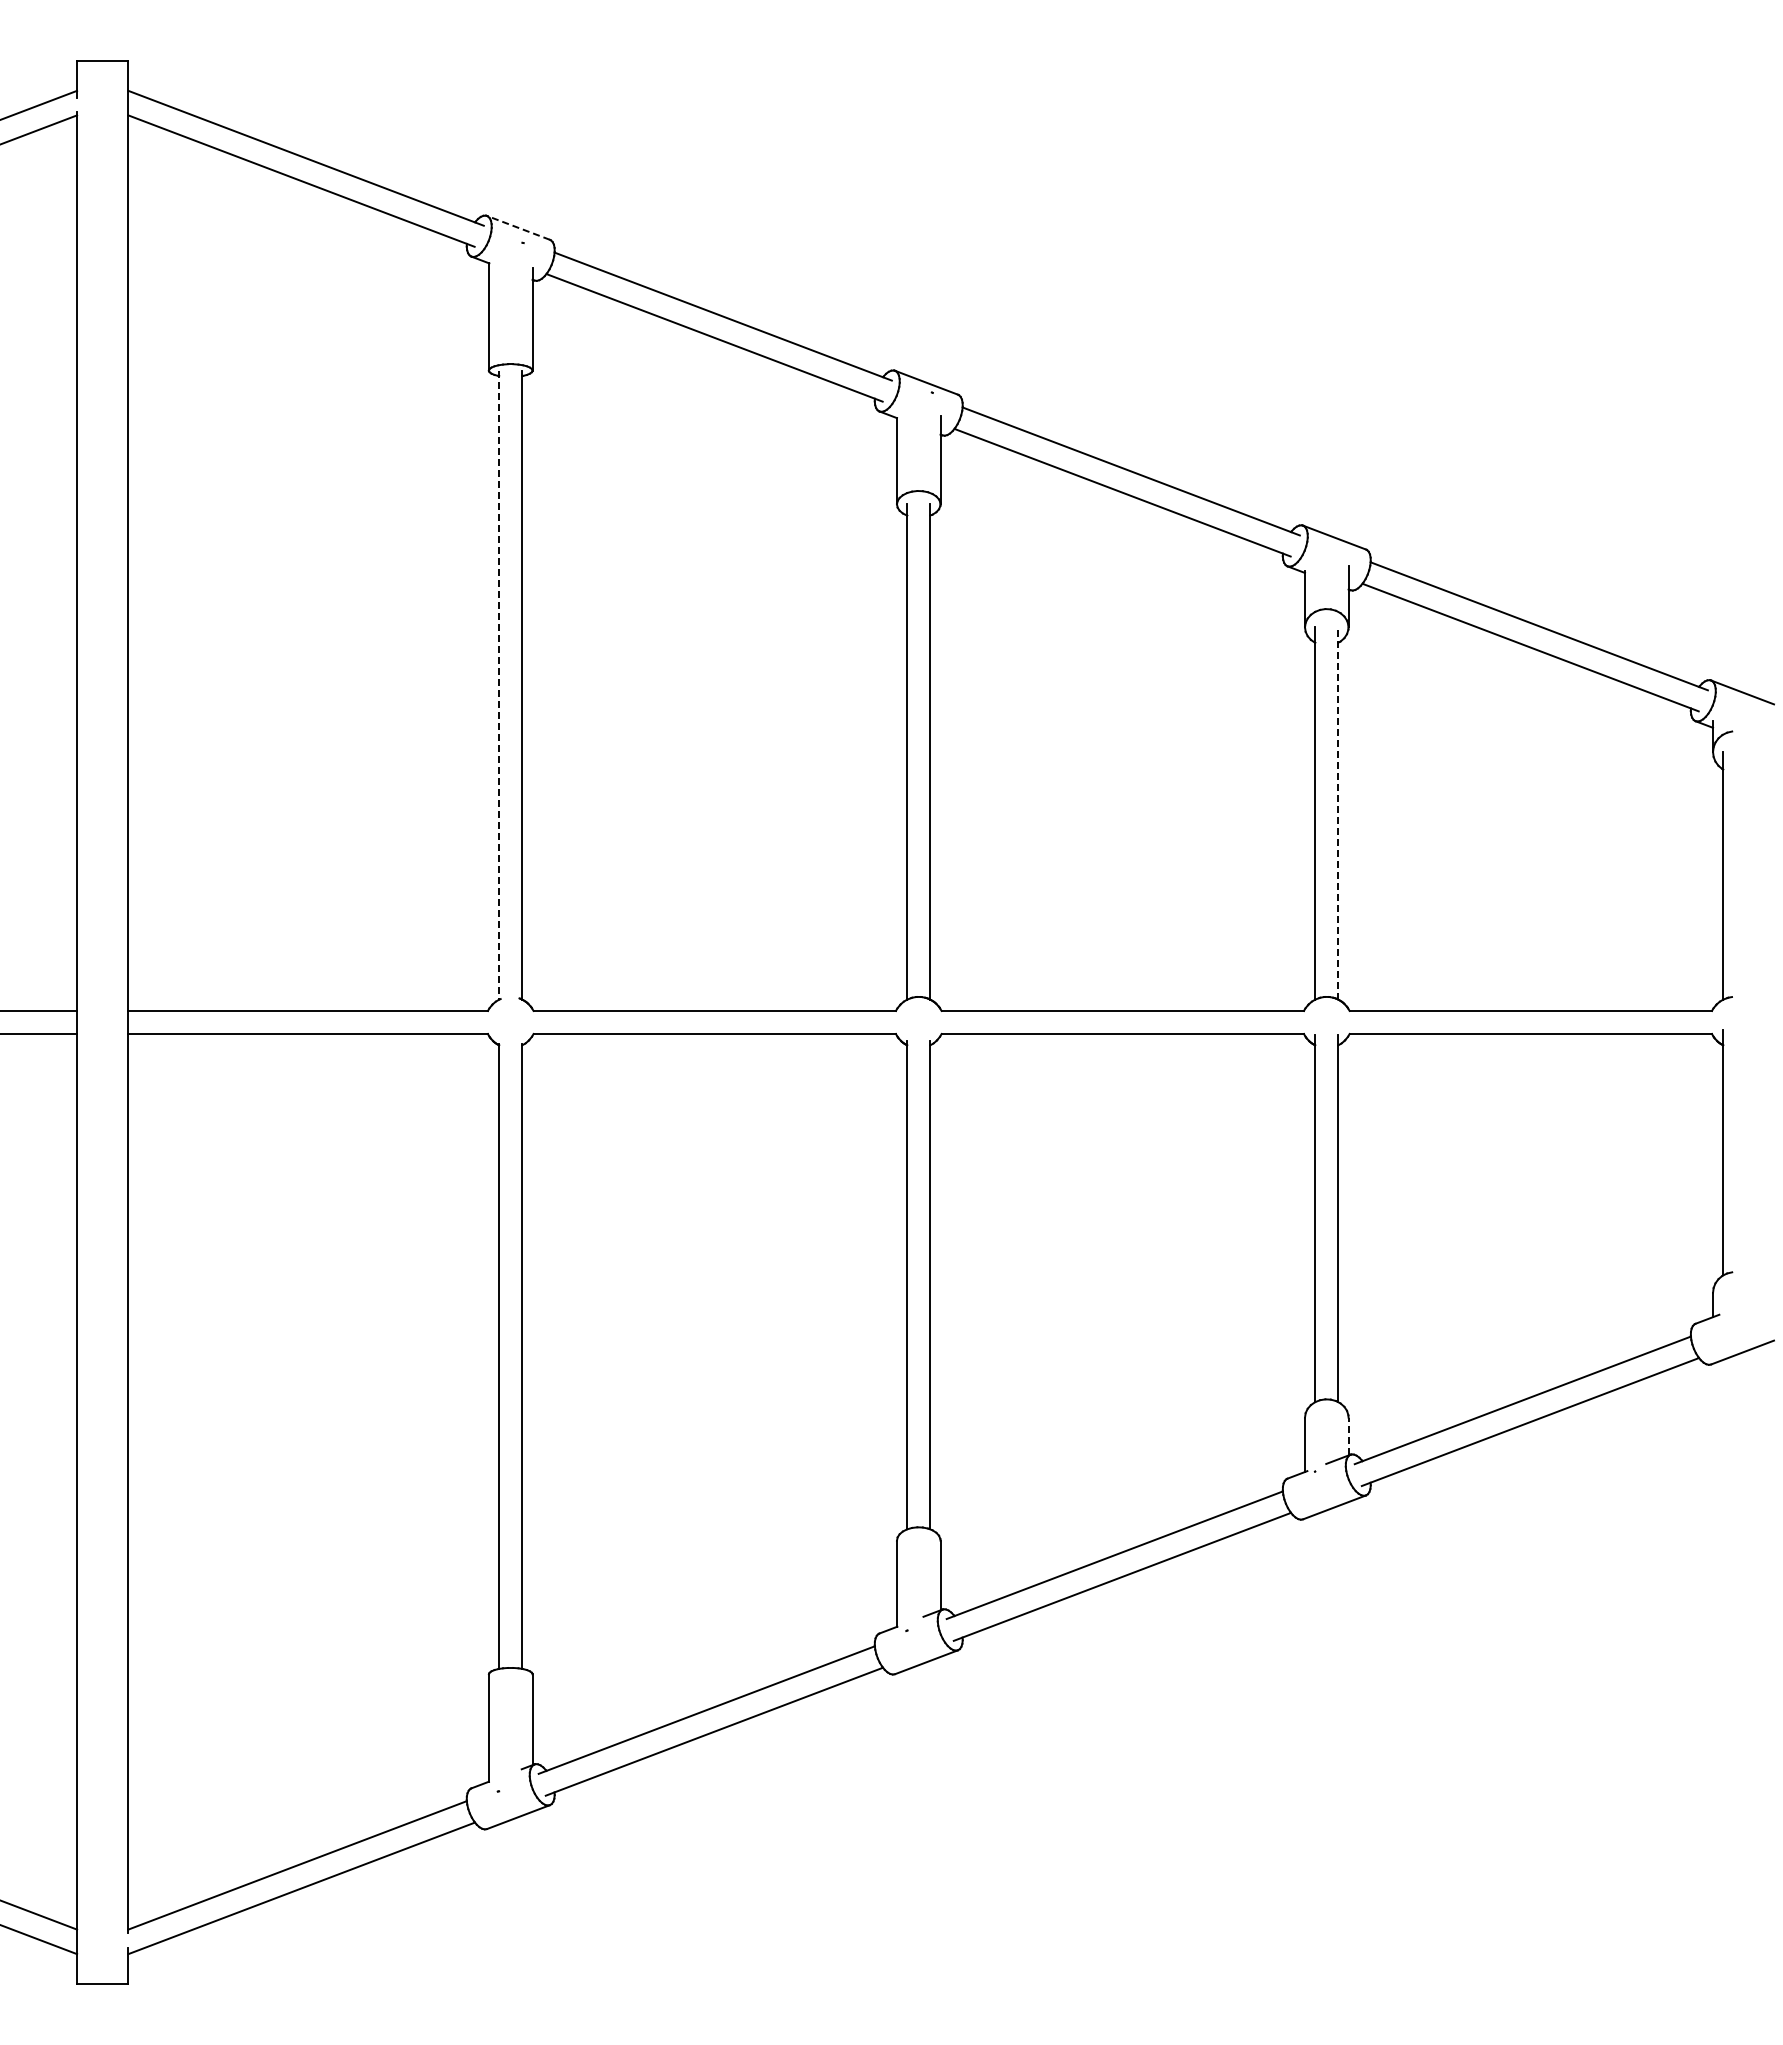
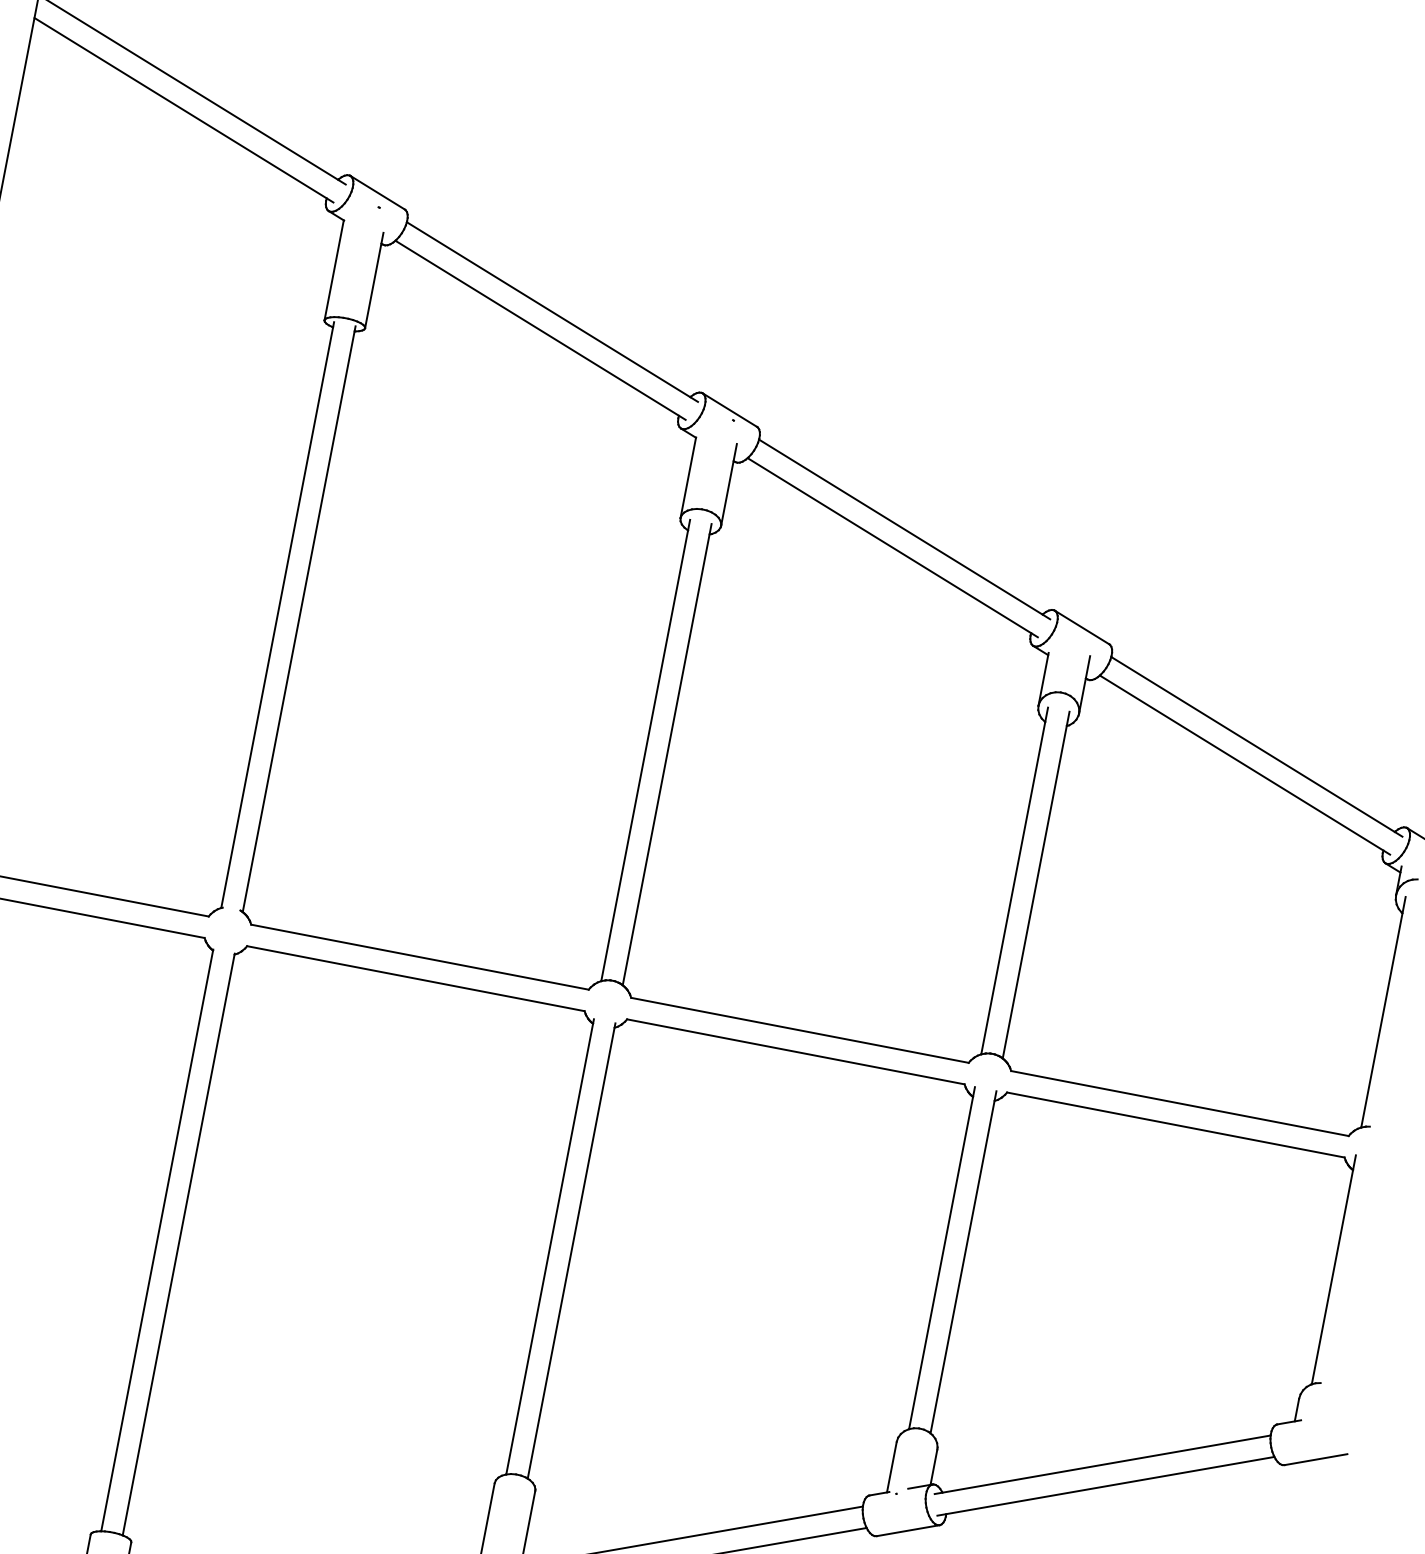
line: (518, 227) -> (377, 192), dashed -> solid
line: (499, 685) -> (277, 615), dashed -> solid
line: (1338, 813) -> (1036, 885), dashed -> solid
line: (1348, 1436) -> (933, 1467), dashed -> solid

